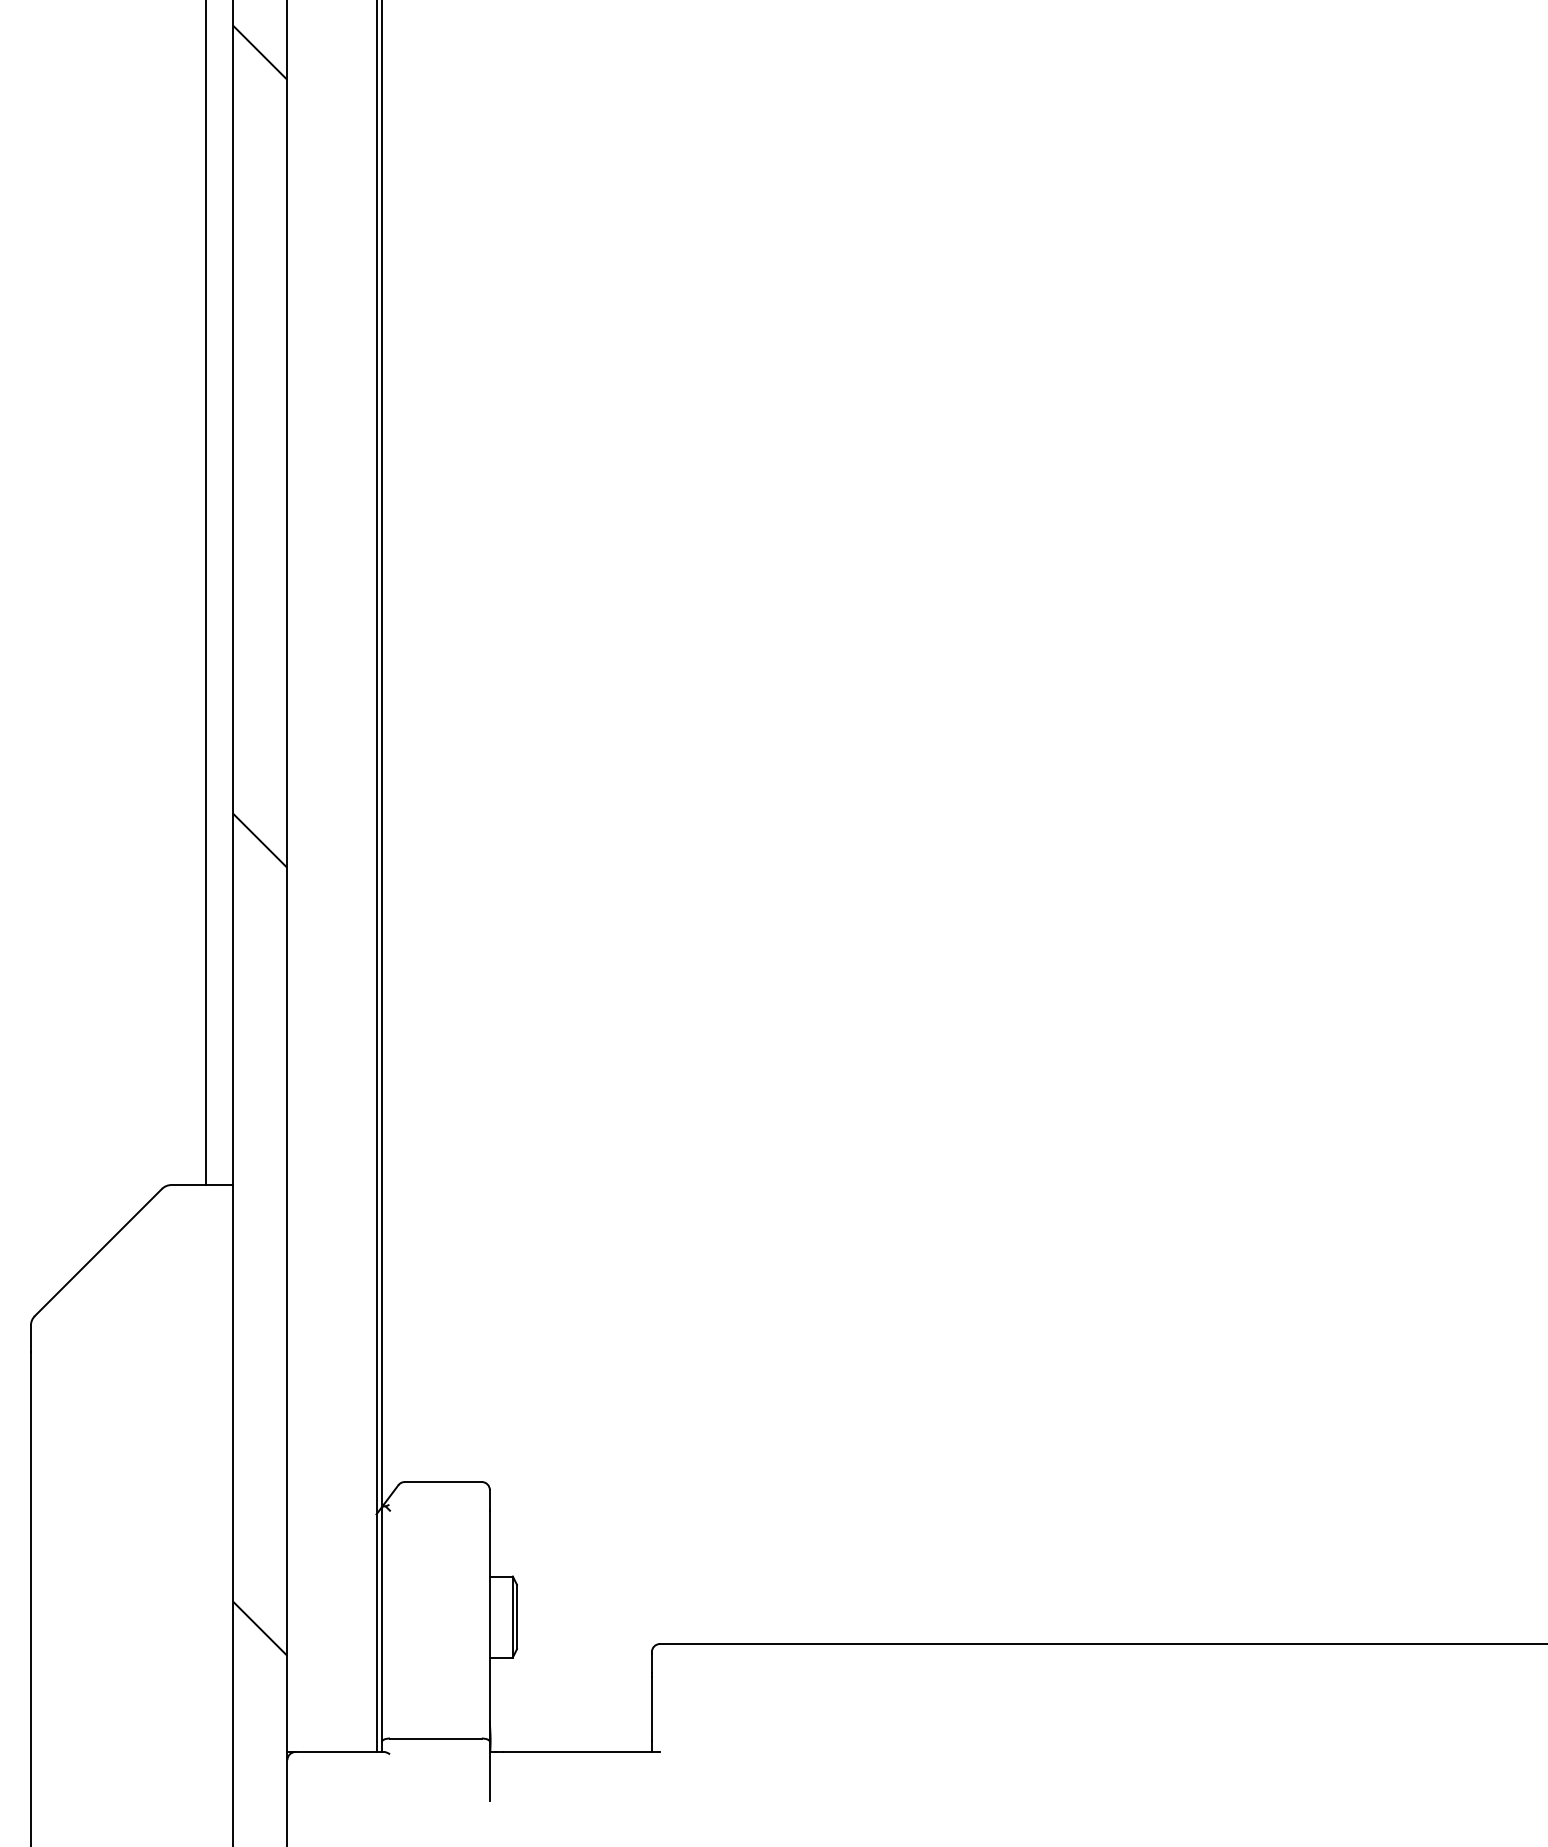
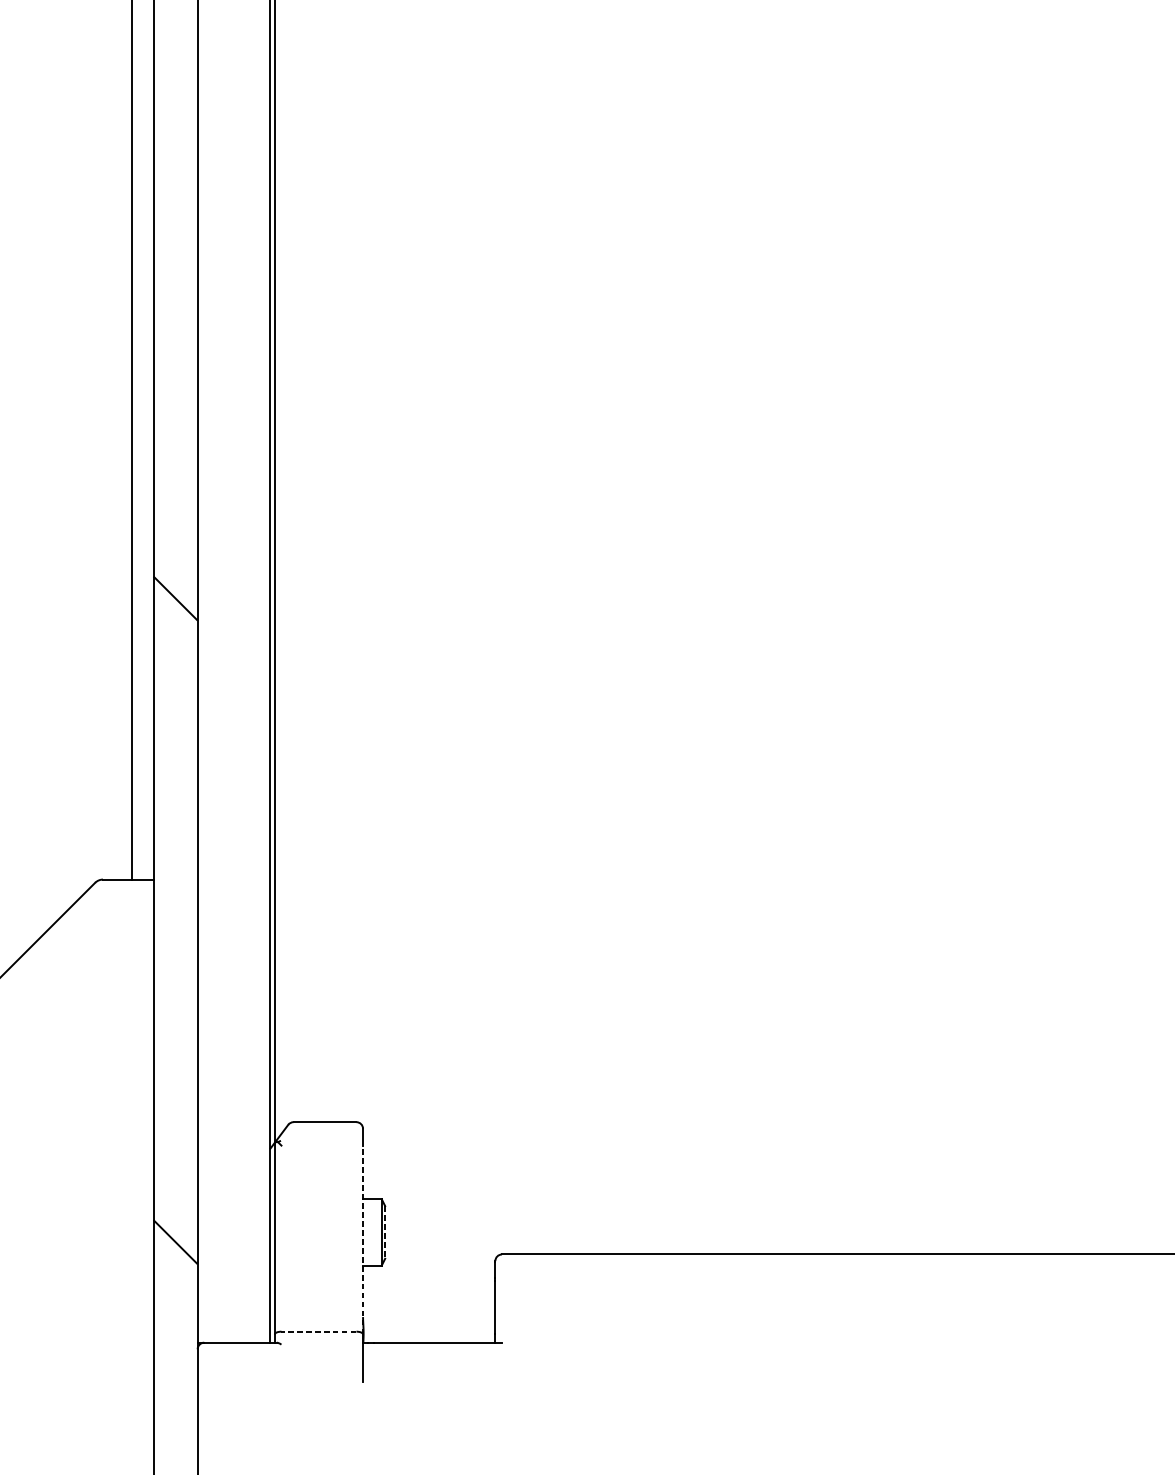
line: (517, 1617) -> (385, 1232), solid -> dashed
line: (489, 1626) -> (362, 1240), solid -> dashed
line: (435, 1738) -> (318, 1331), solid -> dashed

